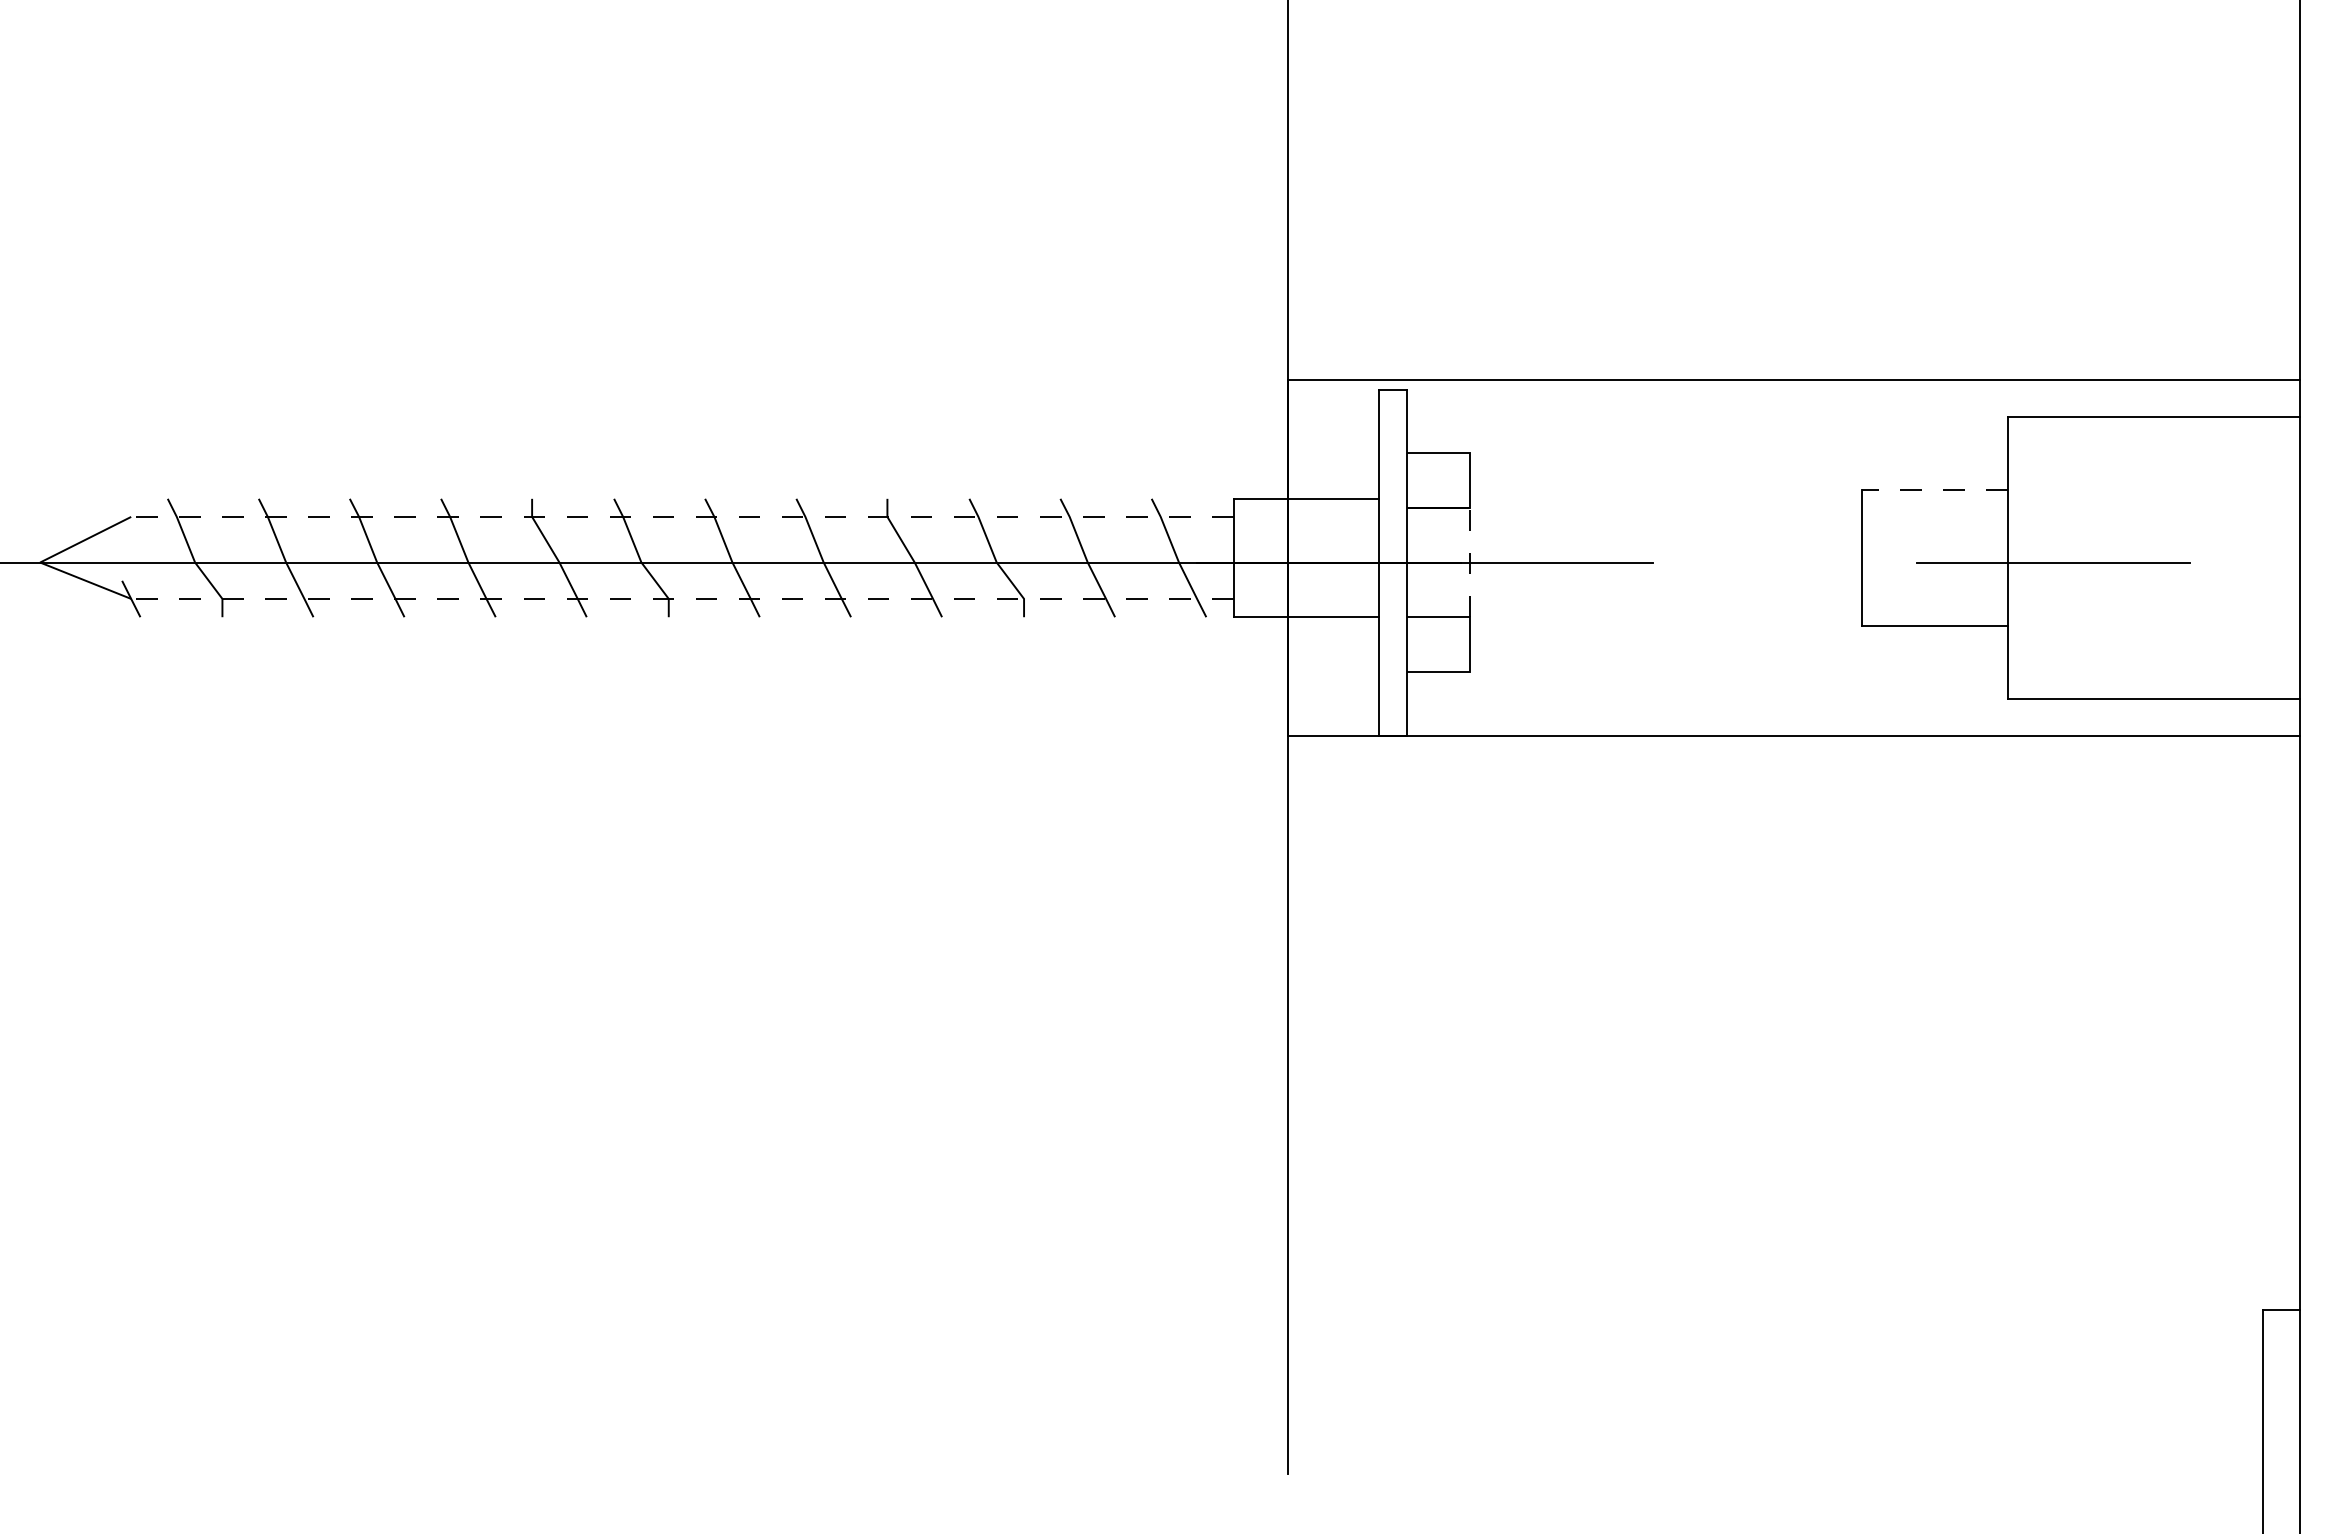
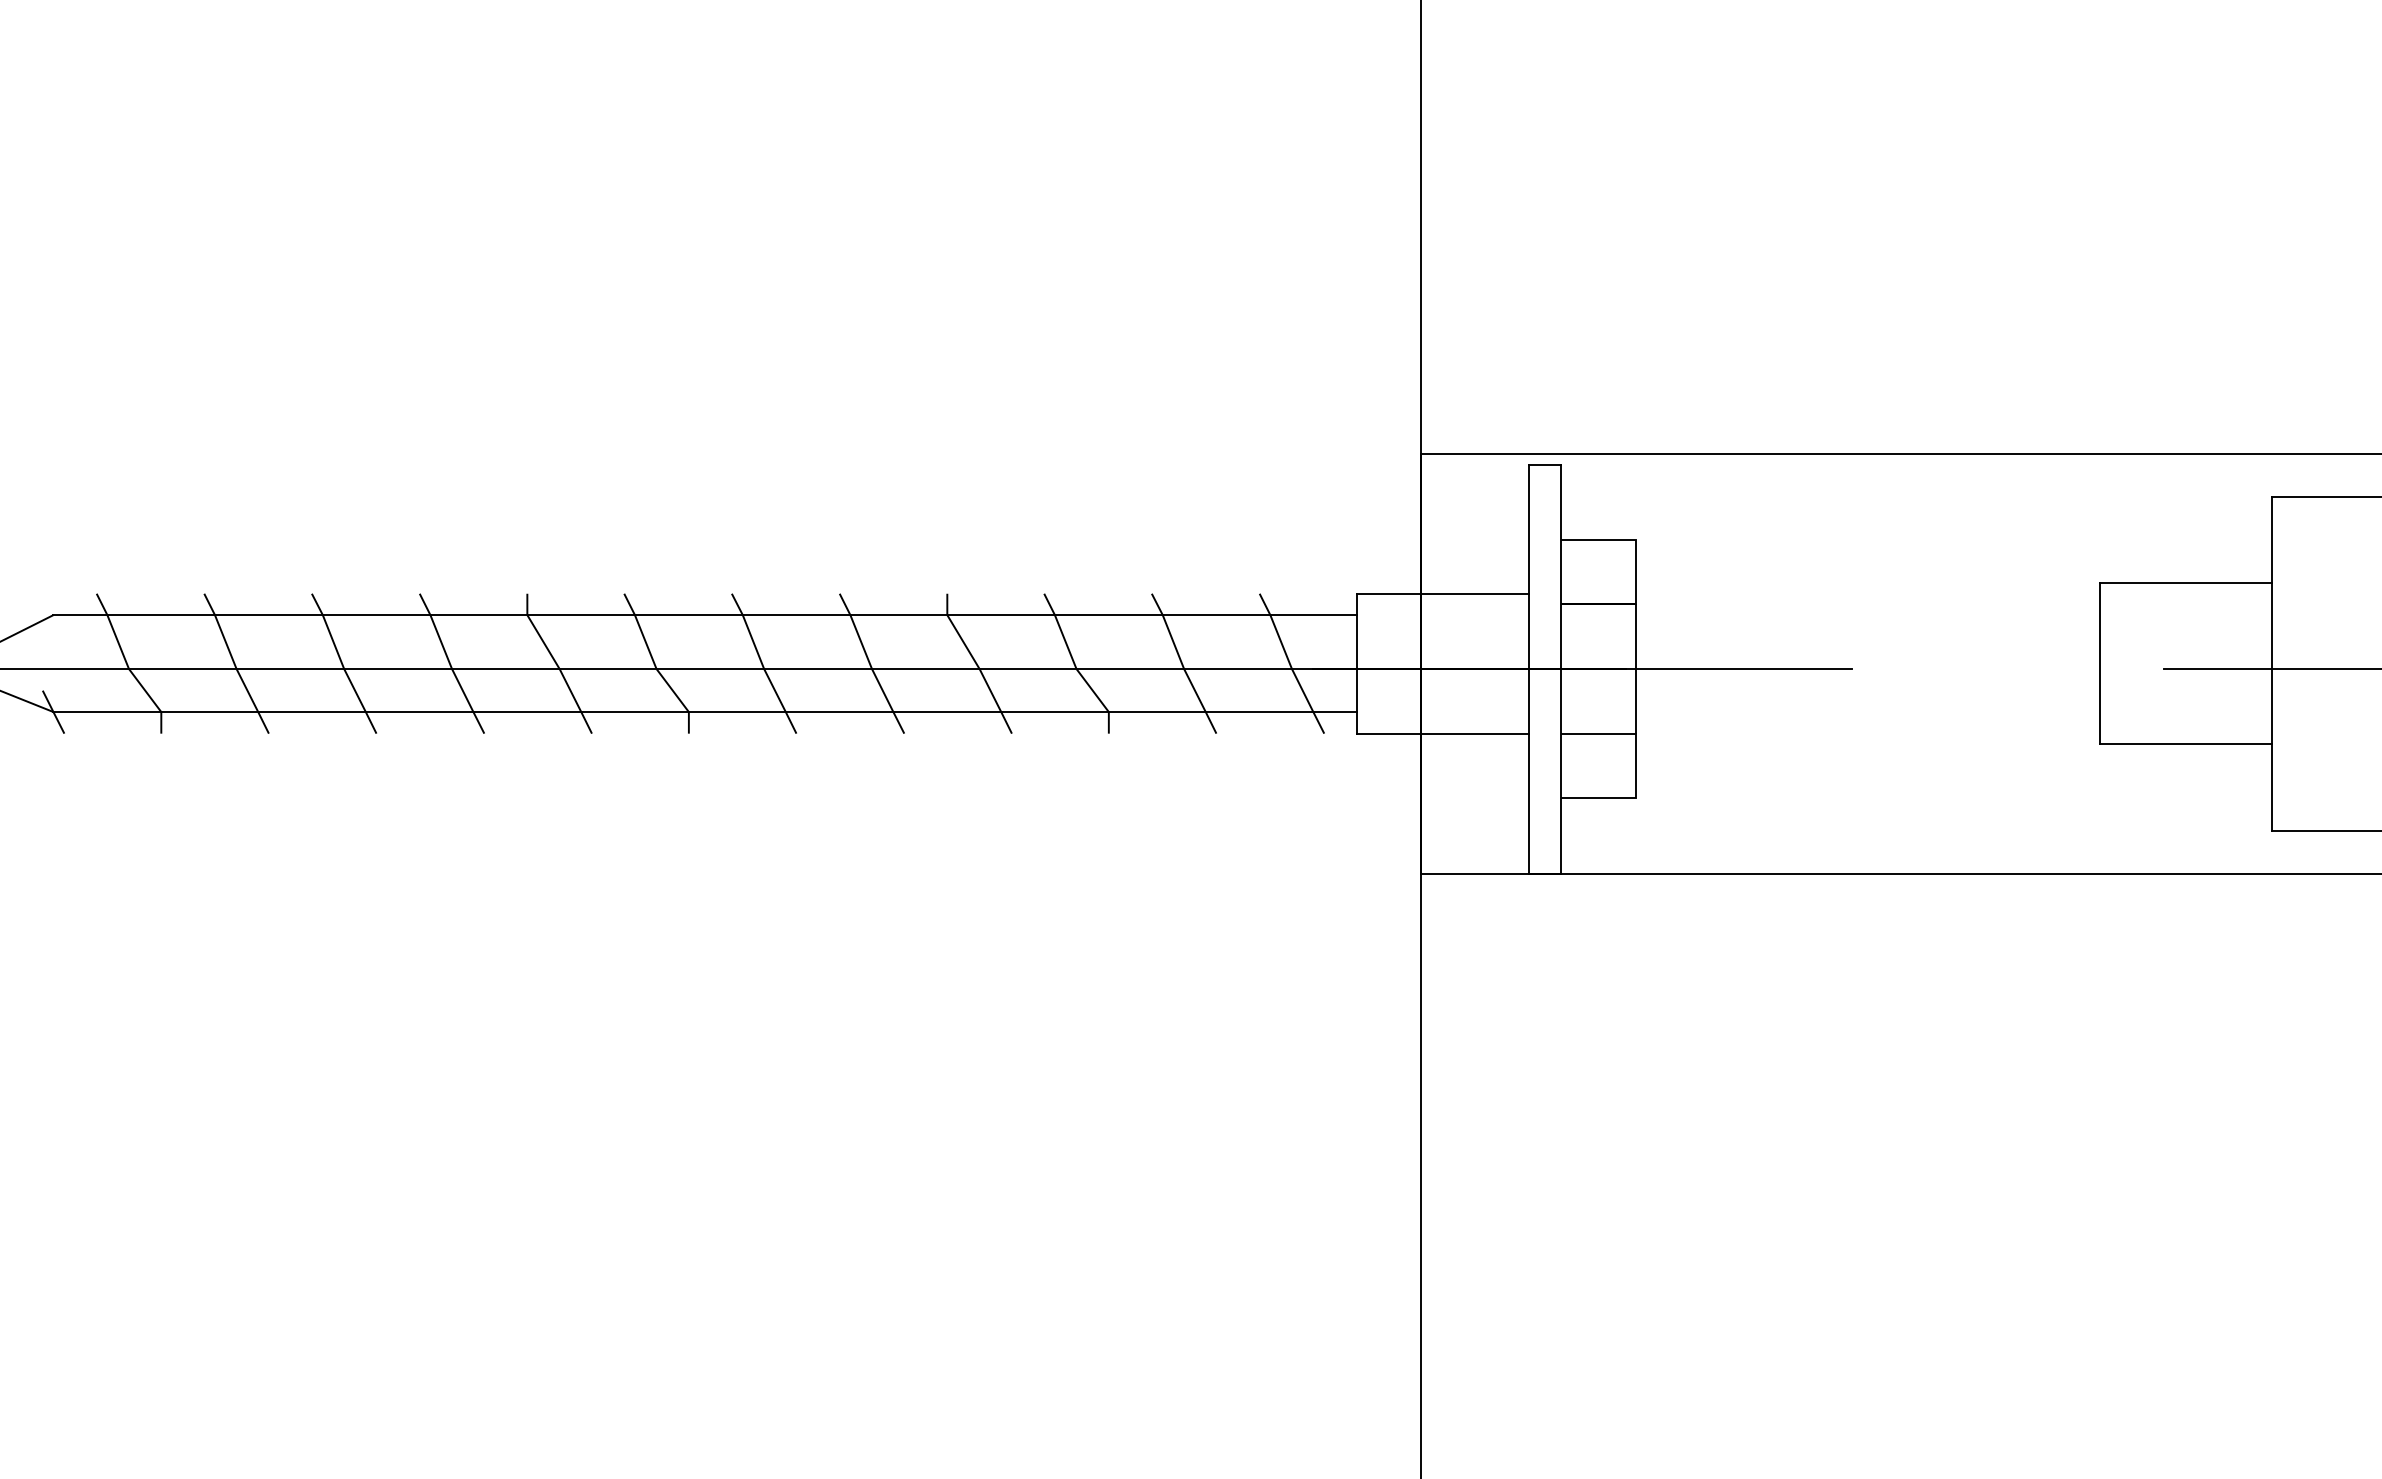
line: (1935, 489) -> (2186, 582), dashed -> solid
line: (681, 516) -> (703, 614), dashed -> solid
line: (1470, 562) -> (1636, 668), dashed -> solid
line: (681, 598) -> (703, 711), dashed -> solid

